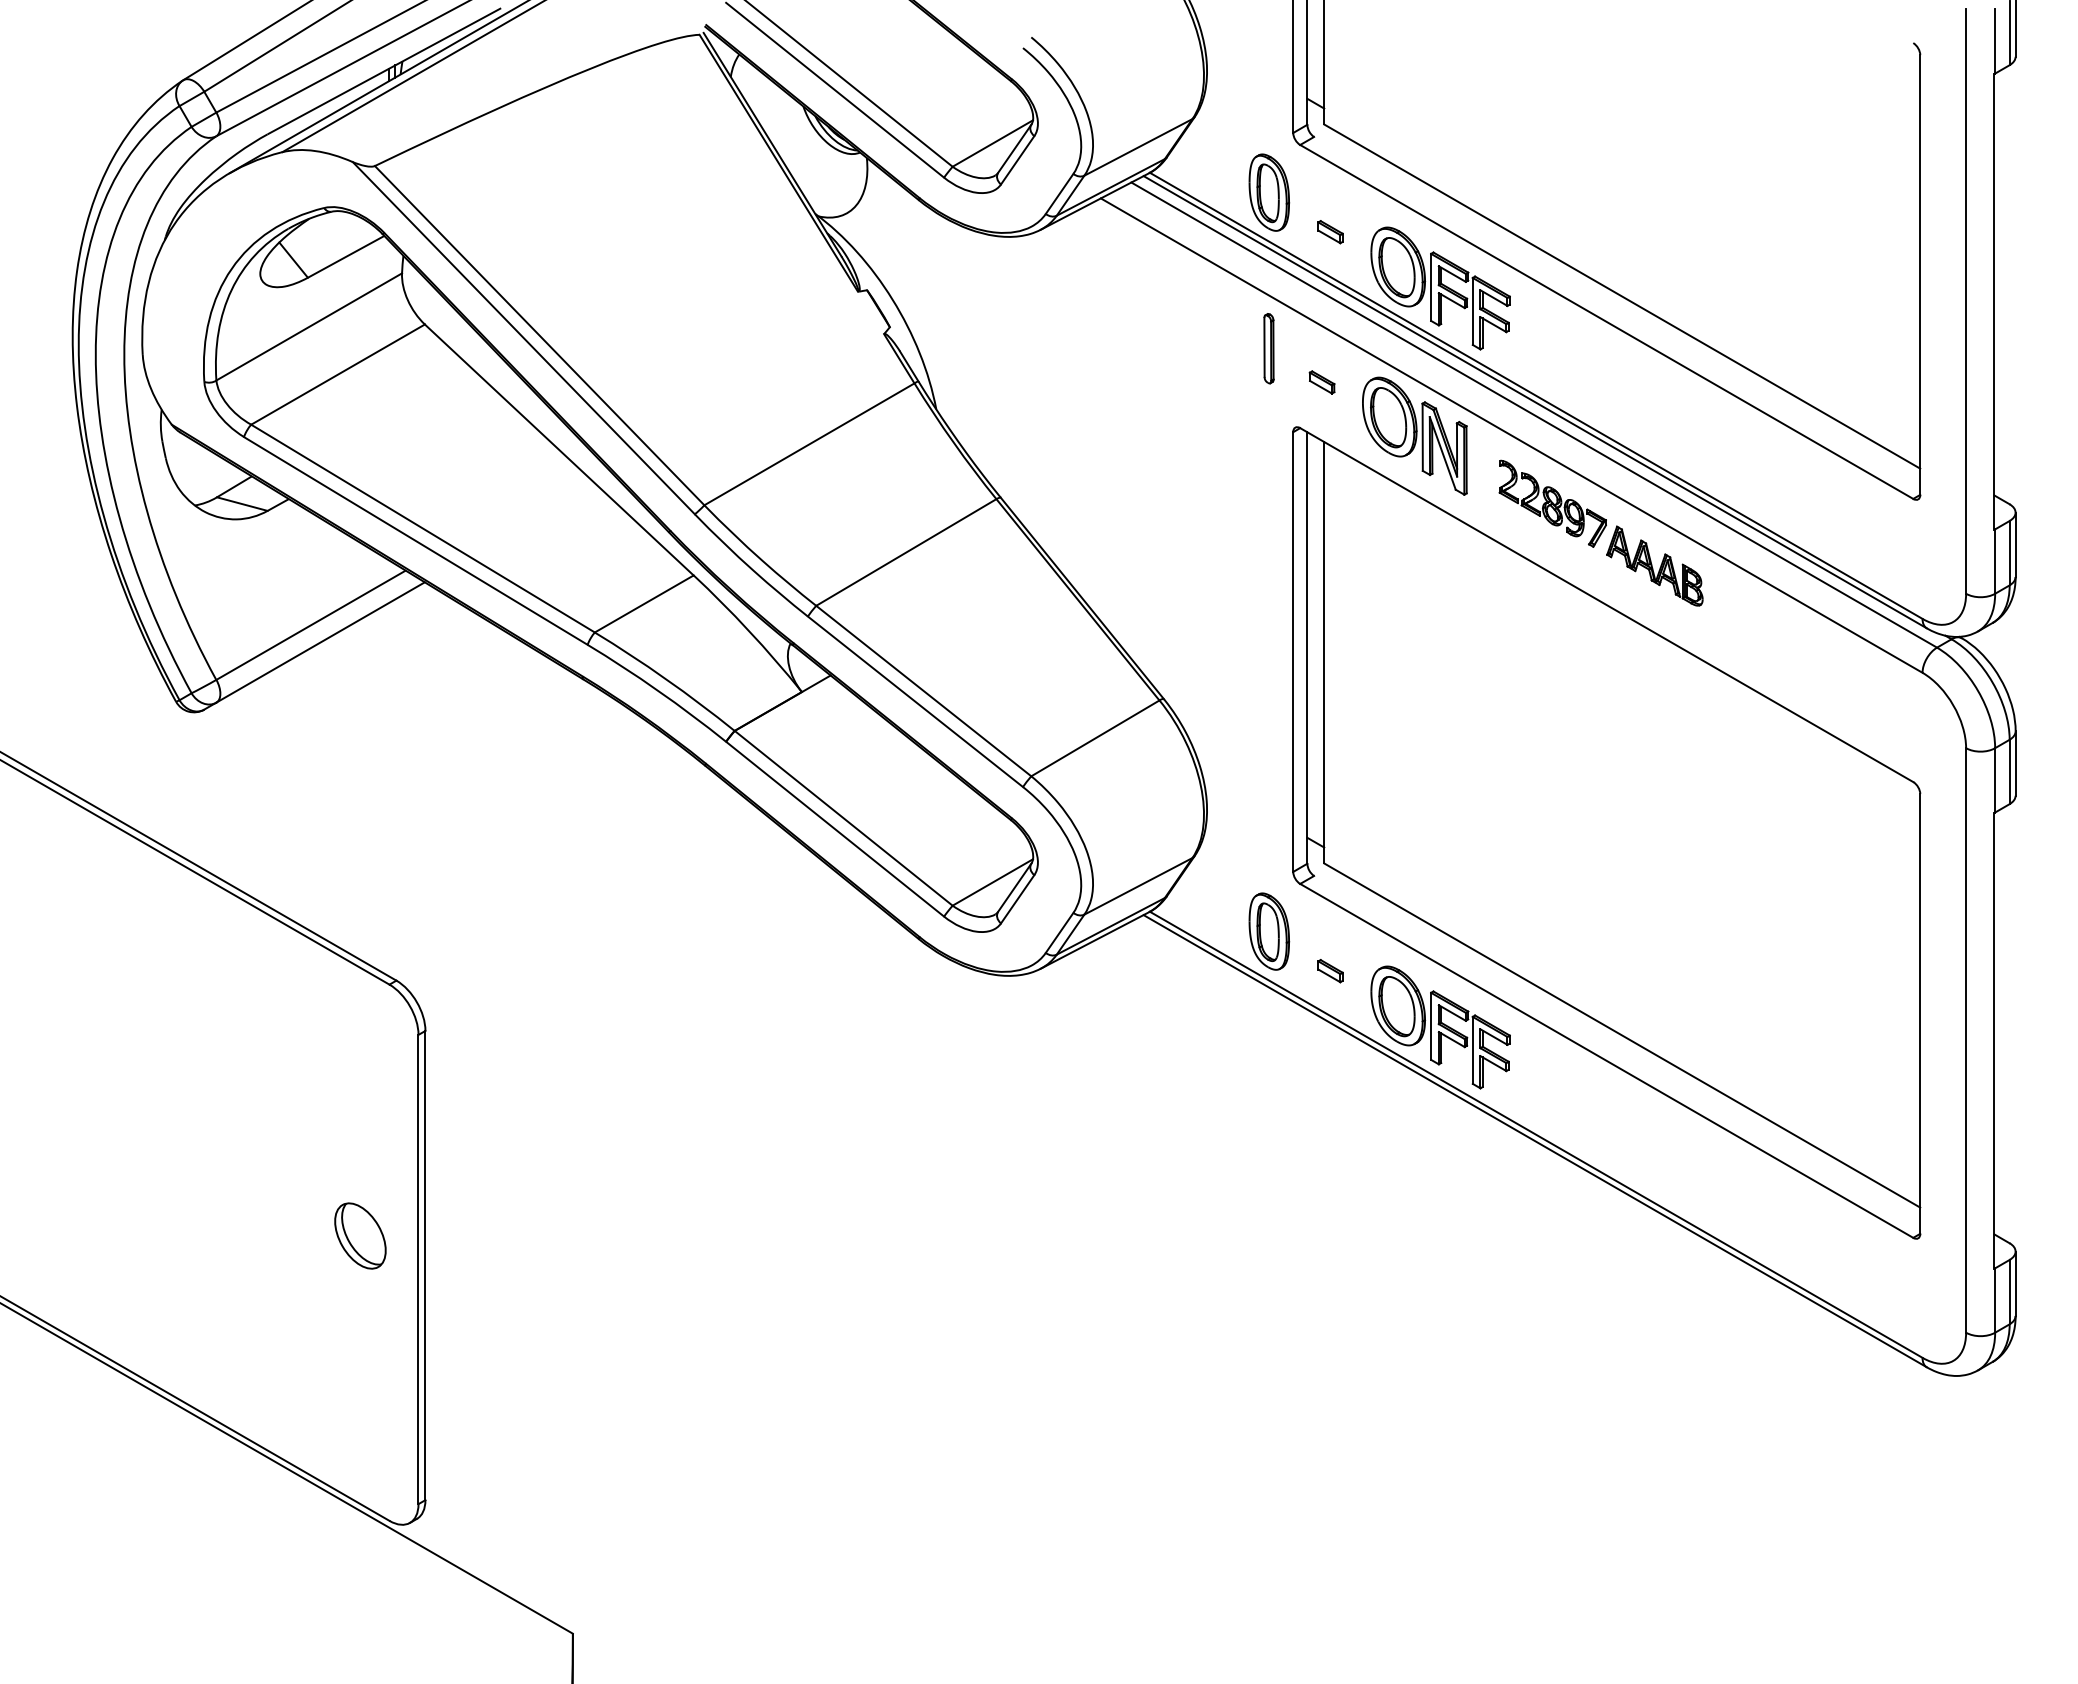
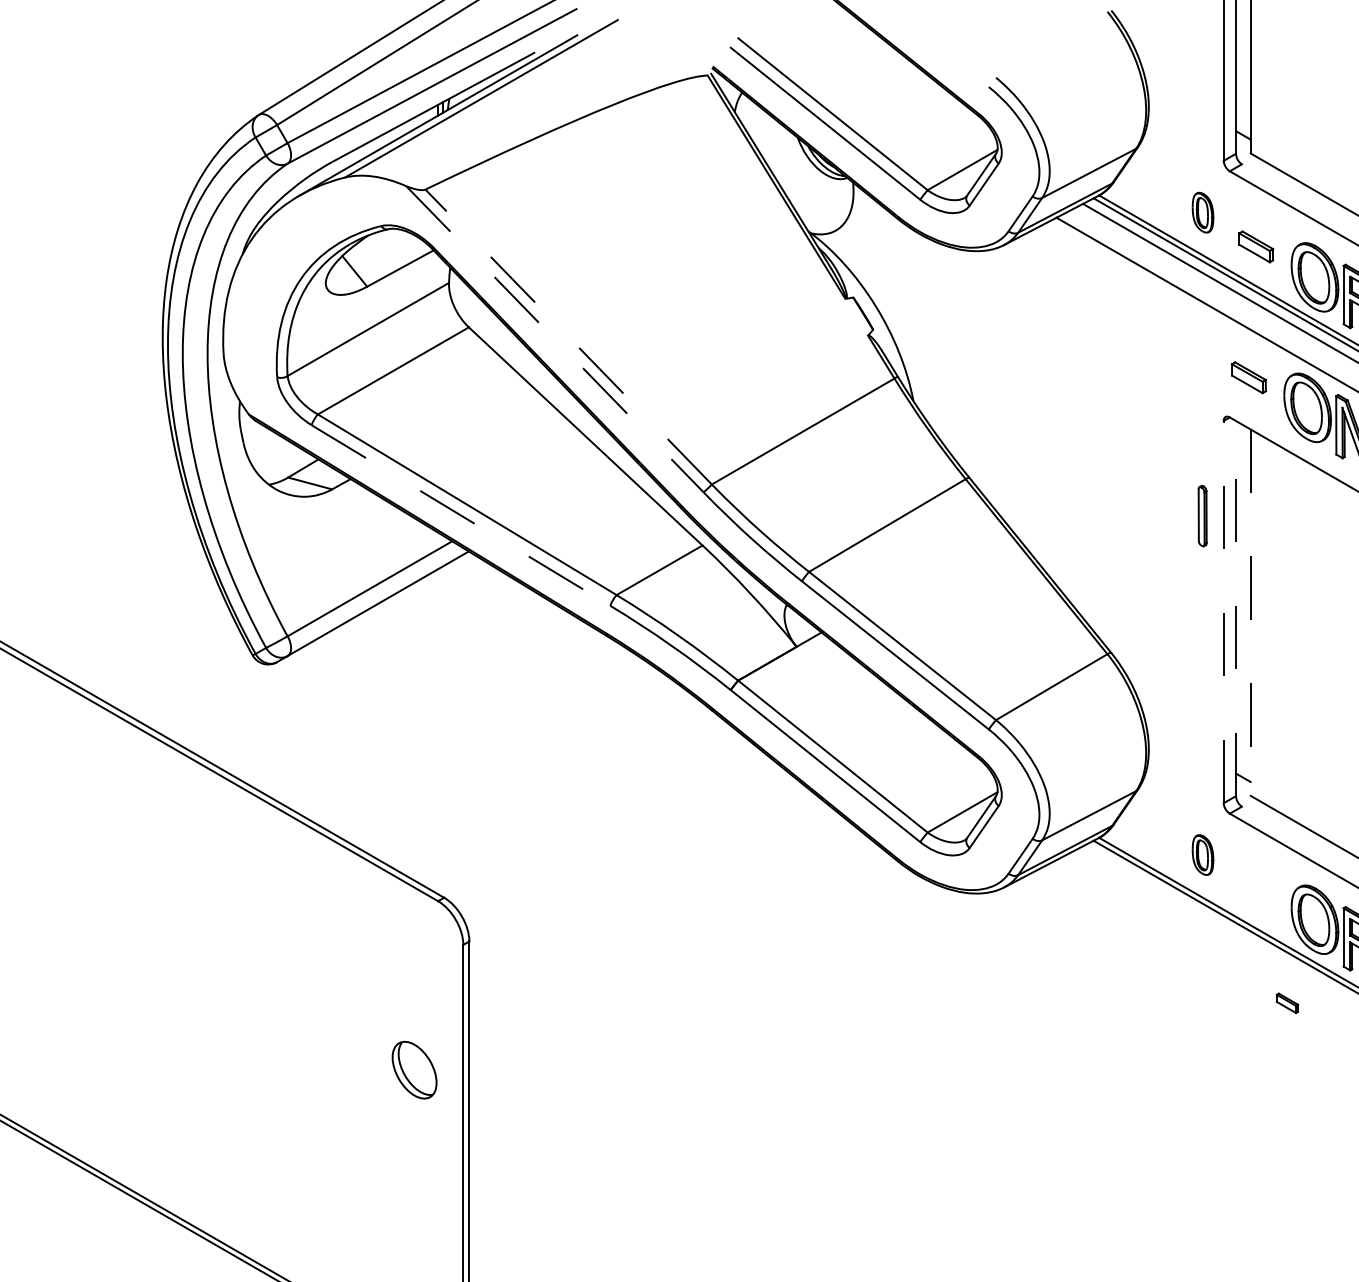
part: (1269, 192) -> (1203, 212), size x0.6
part: (1330, 232) -> (1256, 247), size x1.6
line: (539, 335) -> (568, 336), solid -> dashed
line: (524, 338) -> (555, 339), solid -> dashed
part: (1268, 348) -> (1202, 515), moved
part: (1321, 382) -> (1248, 377), size x1.6
line: (415, 541) -> (460, 515), solid -> dashed
line: (1307, 647) -> (1236, 608), solid -> dashed
line: (1293, 652) -> (1223, 612), solid -> dashed
line: (1324, 652) -> (1250, 612), solid -> dashed
part: (1269, 931) -> (1203, 855), size x0.6
part: (1330, 971) -> (1287, 1003), moved
part: (360, 1235) -> (414, 1069), moved

